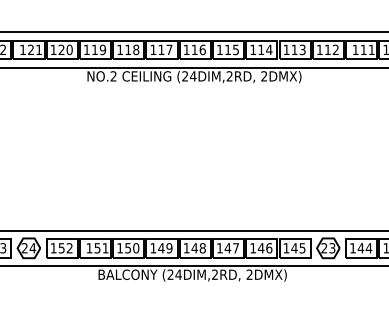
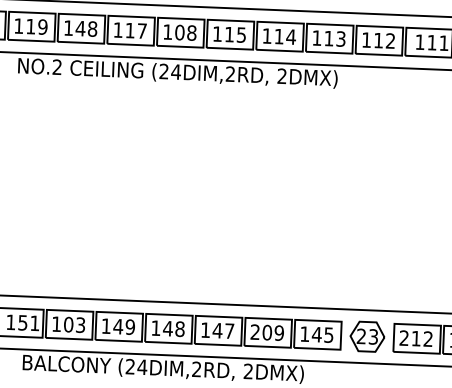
text: (127, 49) -> (79, 27), 118 -> 148
text: (198, 49) -> (185, 32), 116 -> 108
text: (132, 248) -> (75, 325), 150 -> 103
text: (261, 248) -> (267, 333), 146 -> 209
text: (361, 248) -> (416, 339), 144 -> 212

